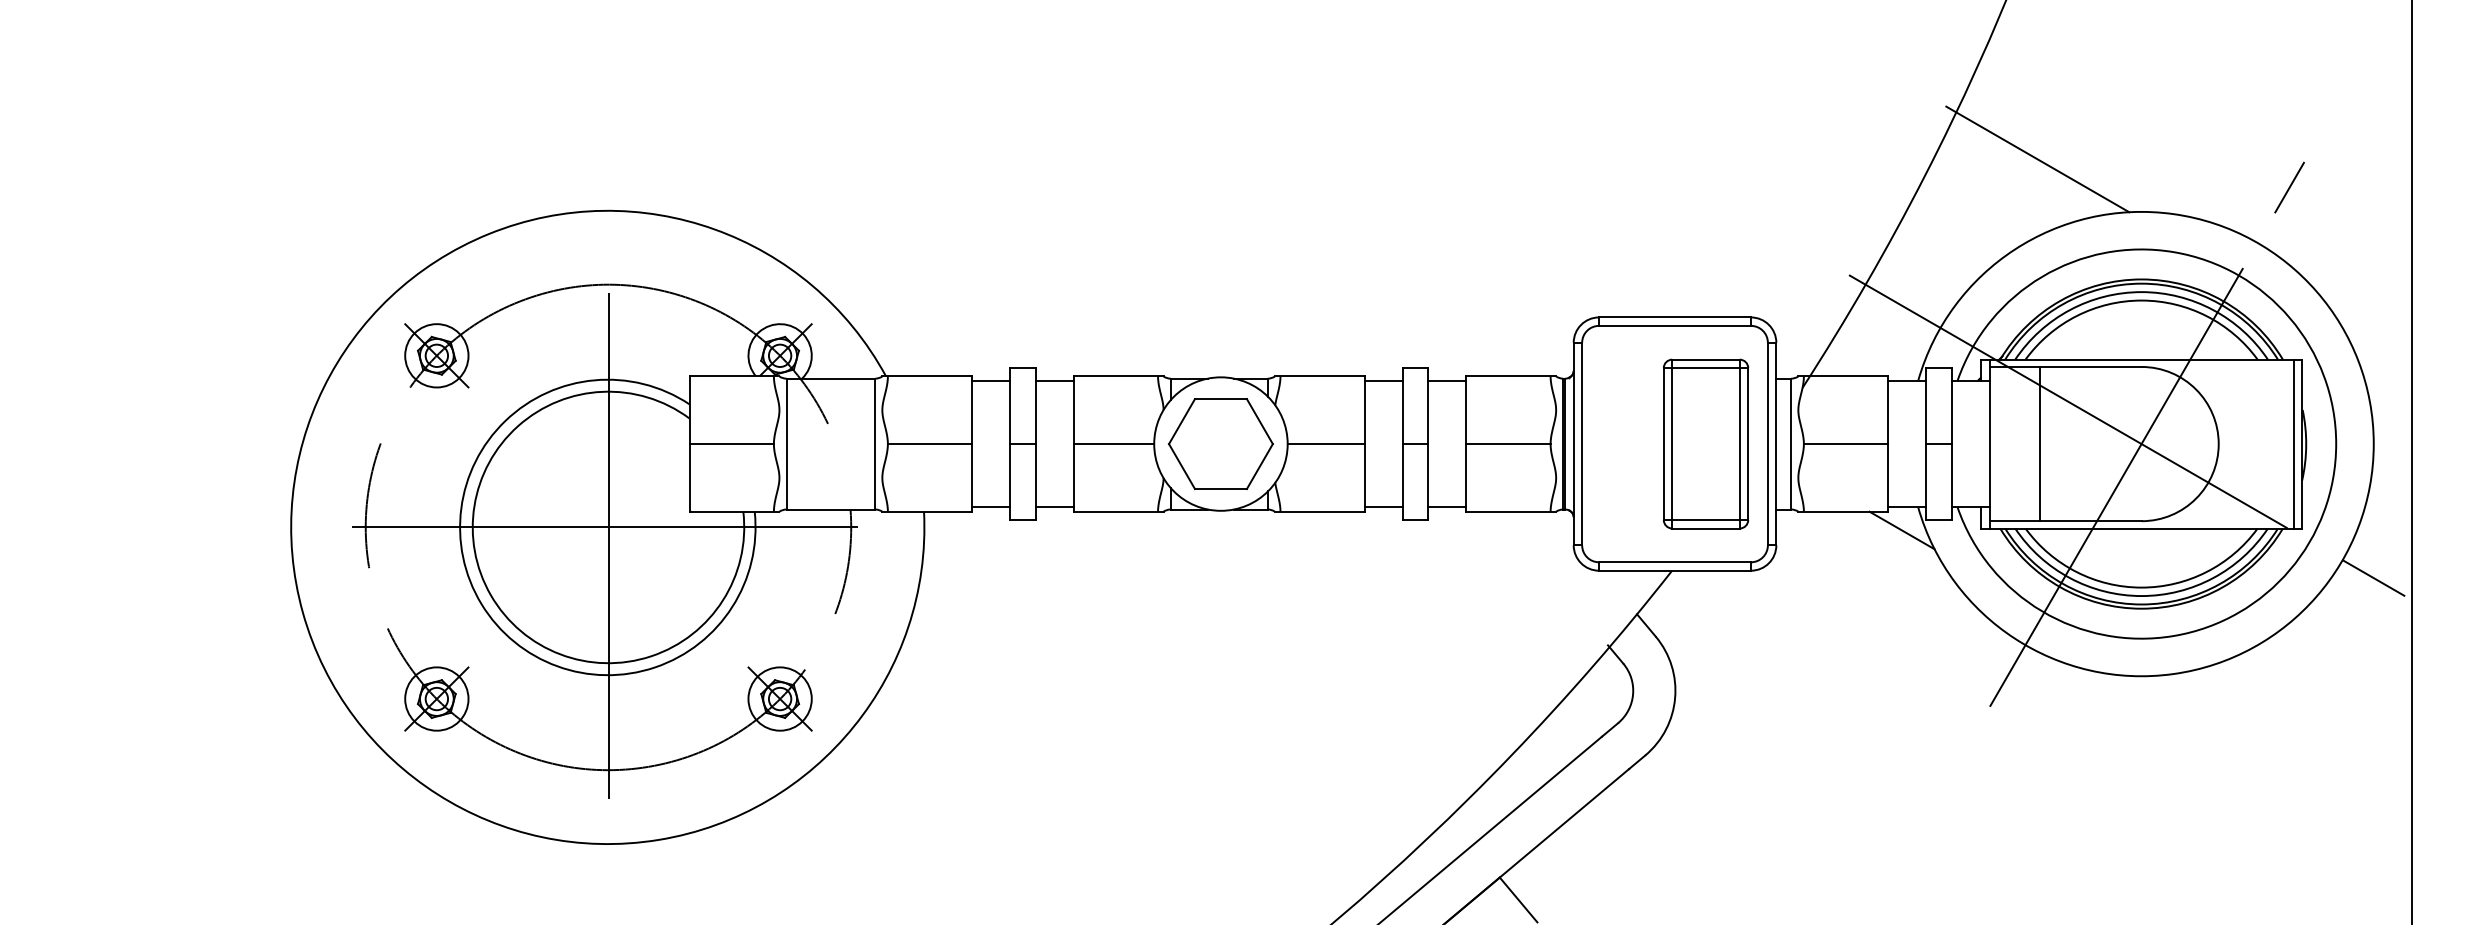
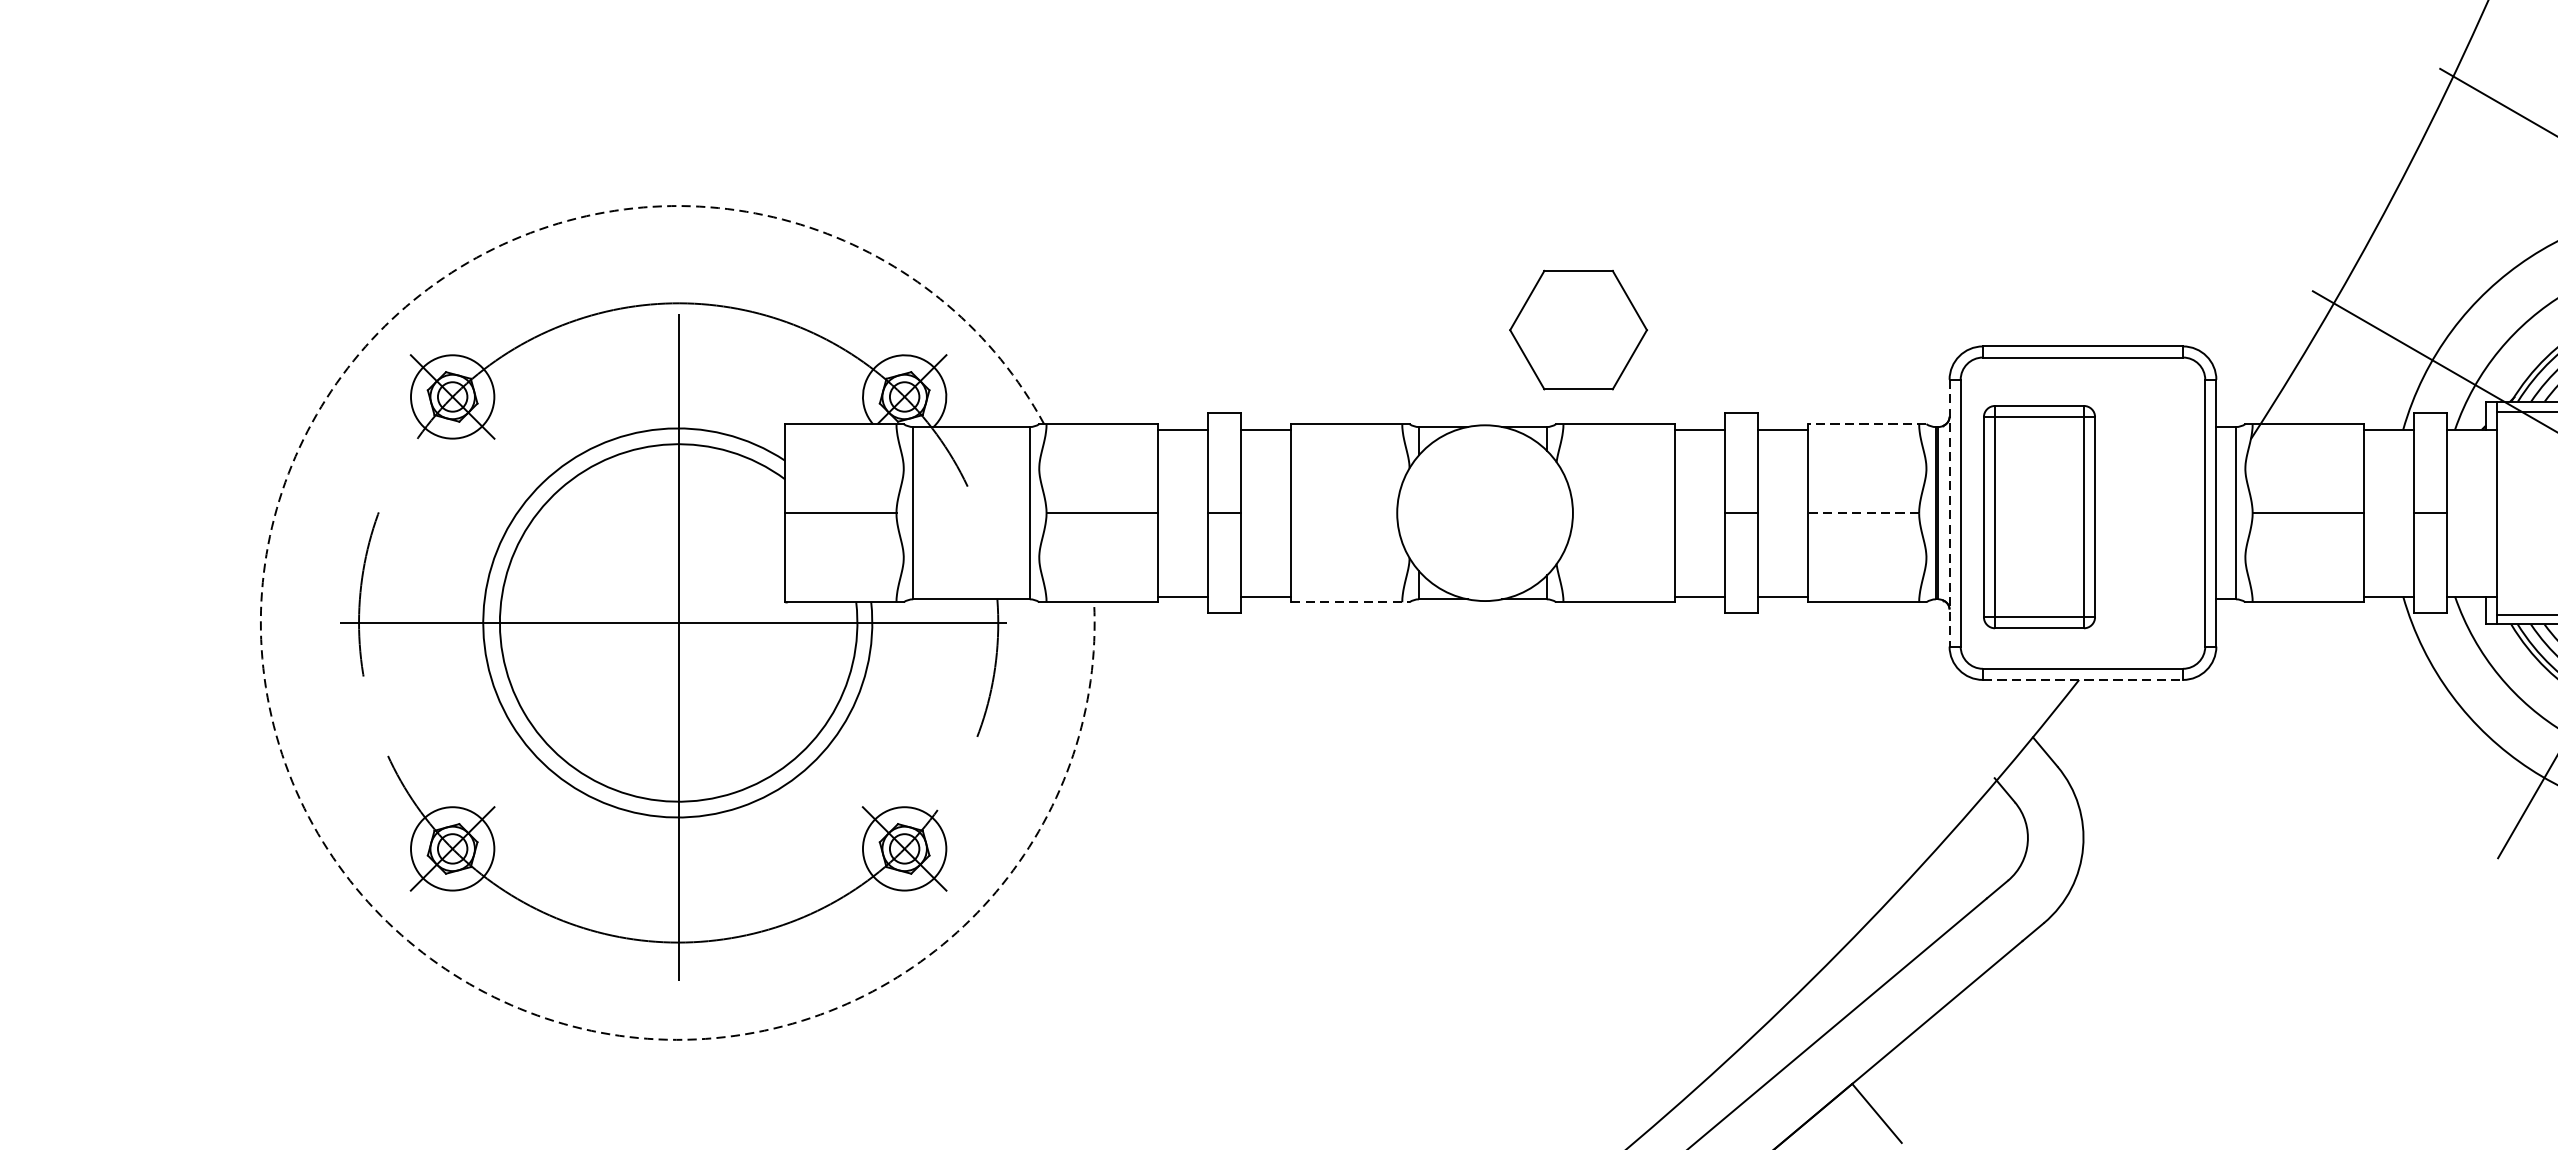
line: (1511, 376) -> (1867, 424), solid -> dashed
part: (1706, 443) -> (2040, 516), moved
line: (1113, 444) -> (1343, 513), removed
part: (1220, 444) -> (1577, 330), moved
line: (1325, 444) -> (1622, 513), removed
line: (1507, 444) -> (1862, 513), solid -> dashed
line: (1573, 444) -> (1949, 513), solid -> dashed
line: (1118, 511) -> (1350, 601), solid -> dashed
line: (1901, 530) -> (2381, 626), removed
line: (1675, 570) -> (2083, 679), solid -> dashed
arc: (302, 612) -> (275, 734), solid -> dashed

